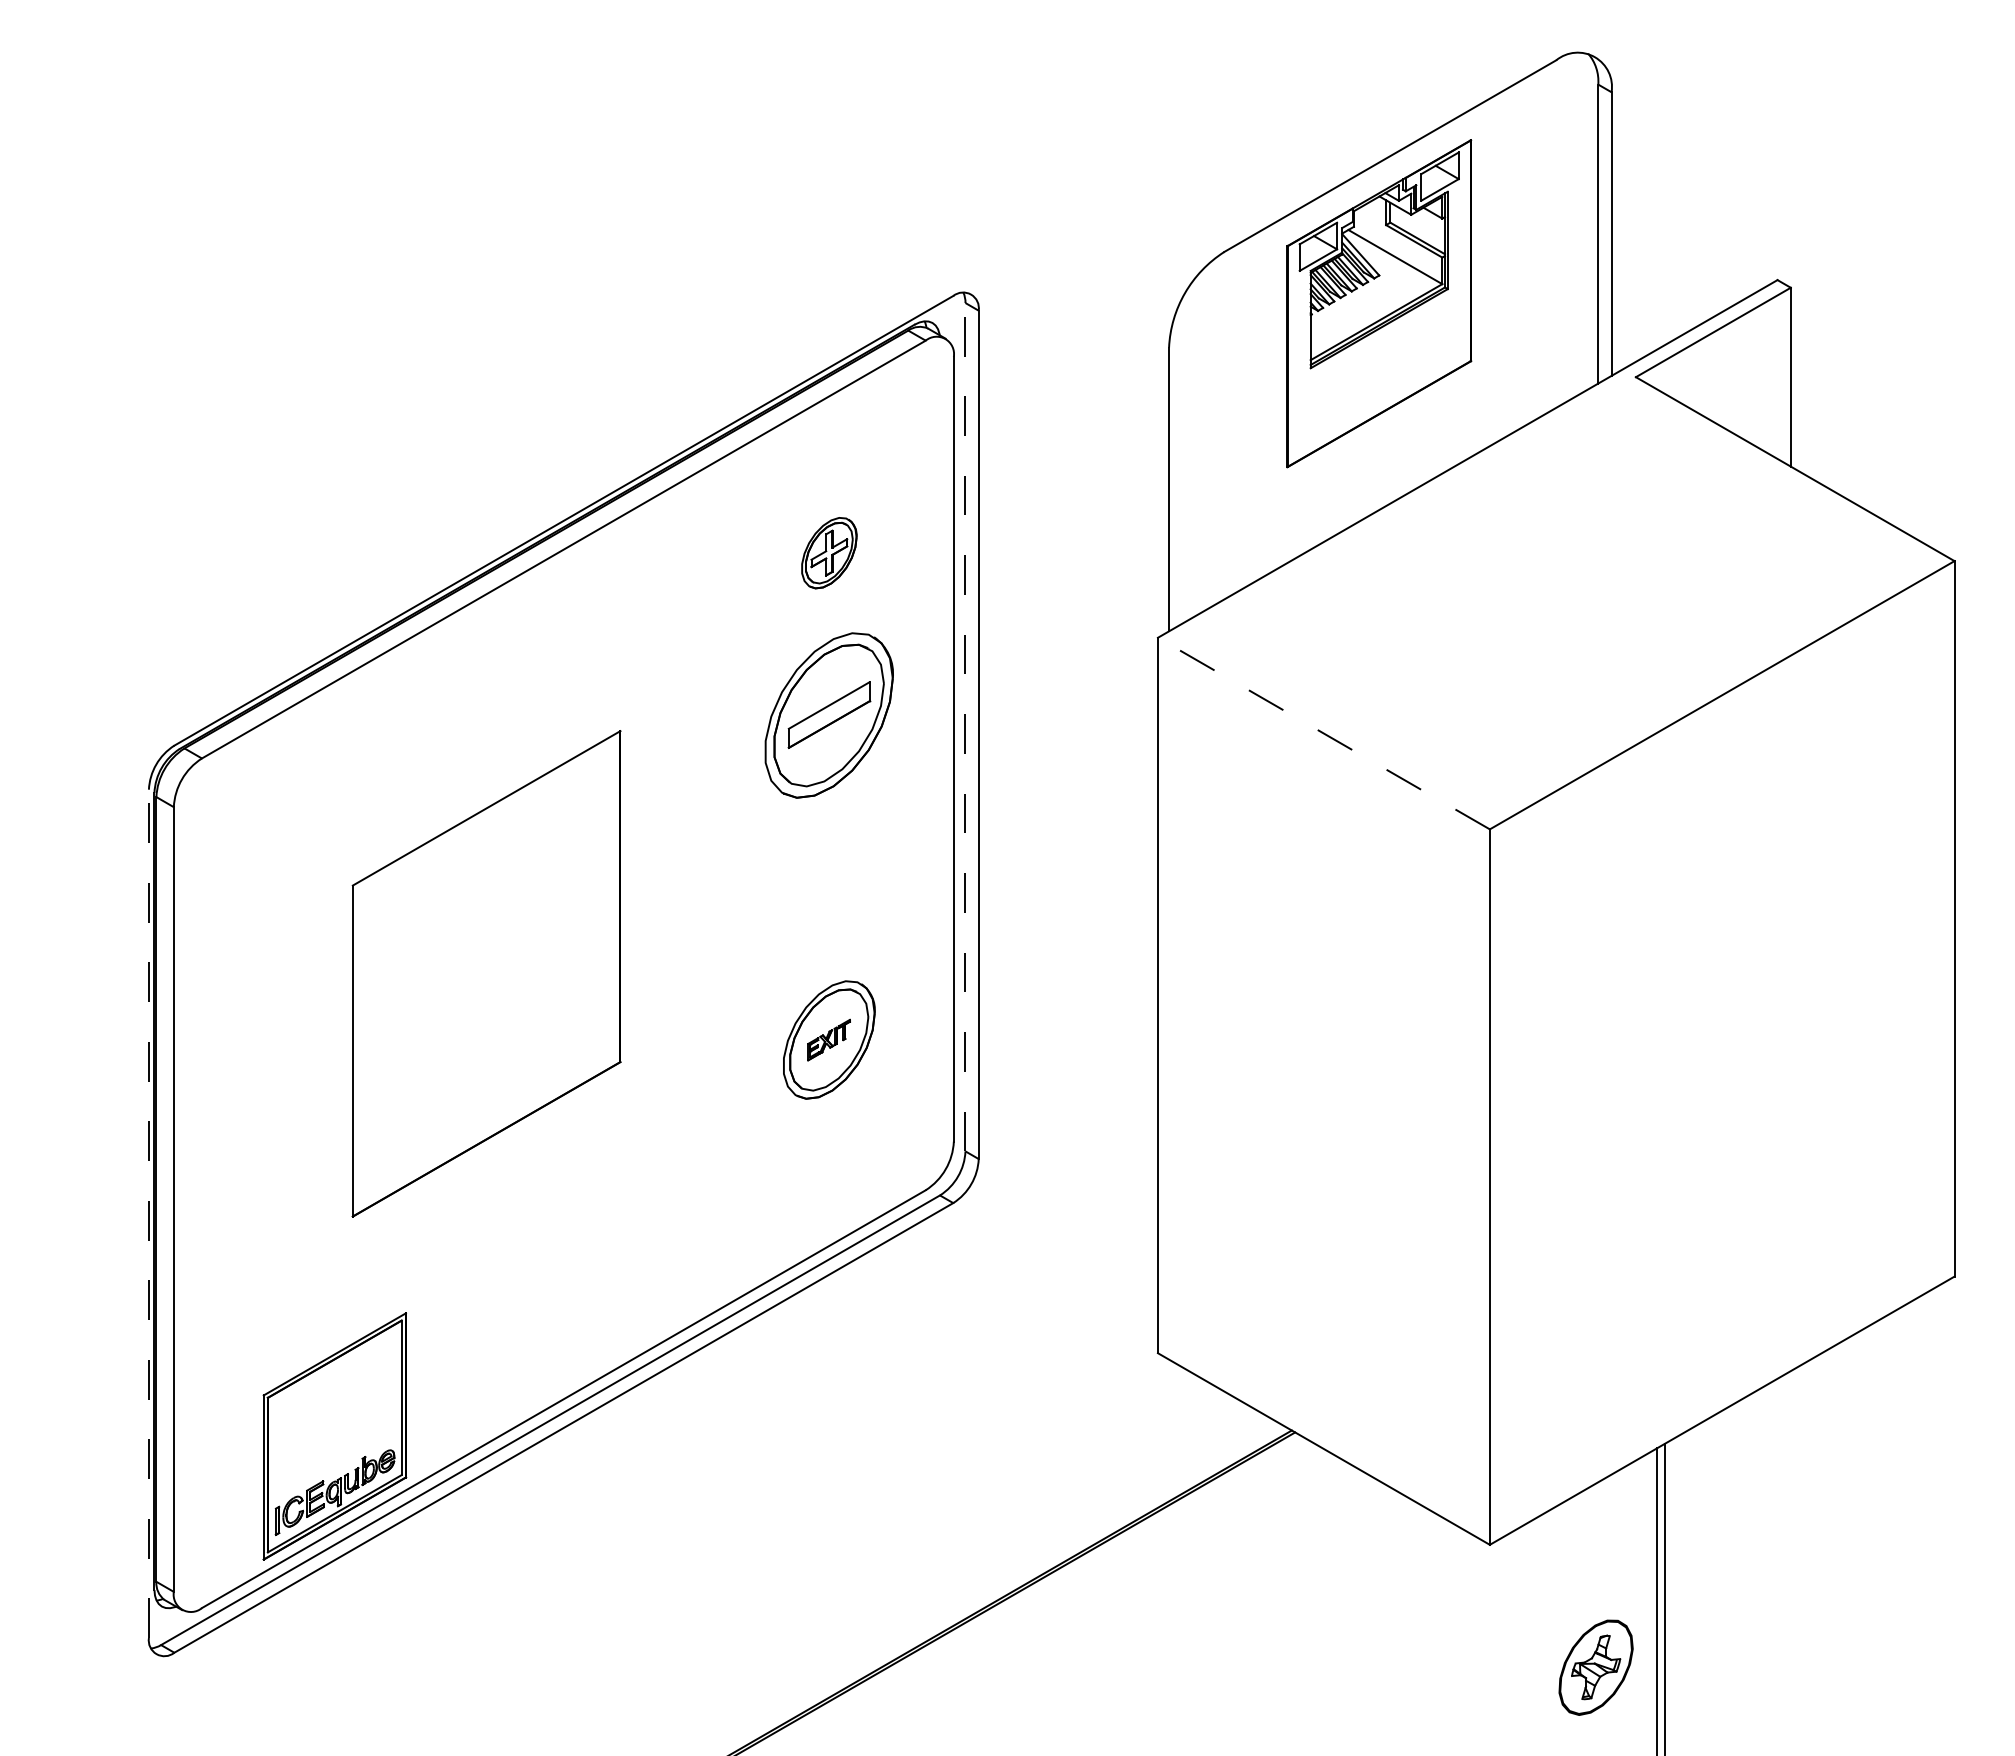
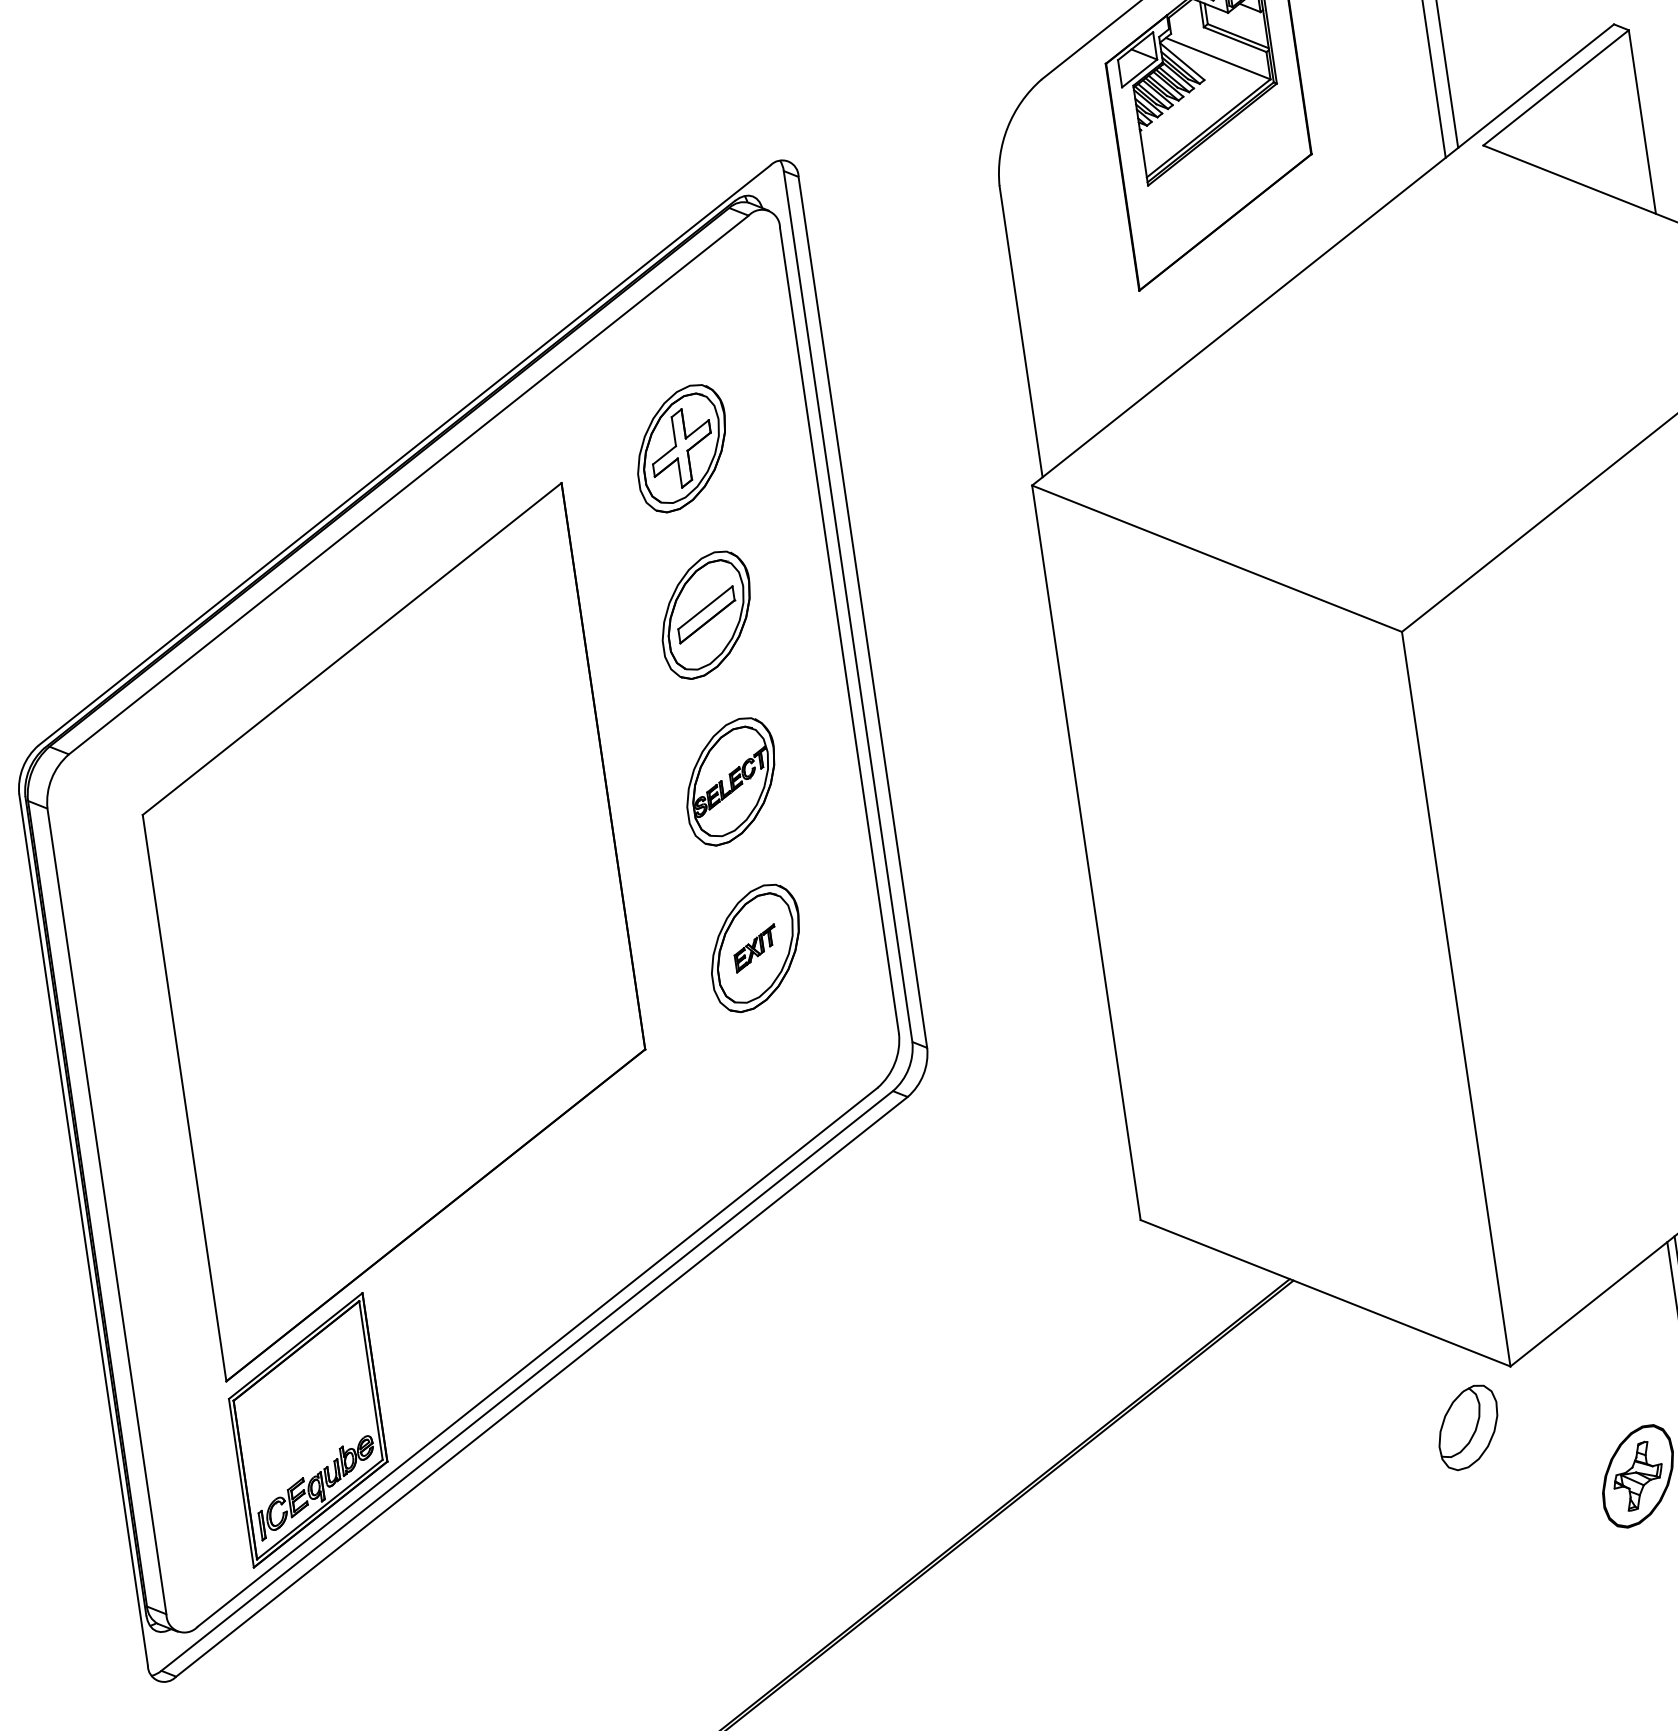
part: (829, 552) -> (682, 447), size x1.67
part: (829, 715) -> (706, 615), size x0.71
line: (965, 726) -> (848, 605), dashed -> solid
line: (1323, 733) -> (1216, 558), dashed -> solid
part: (829, 877) -> (731, 781), added
part: (486, 973) -> (393, 932), size x1.67
line: (148, 1213) -> (83, 1229), dashed -> solid
part: (1441, 1597) -> (1468, 1427), added

